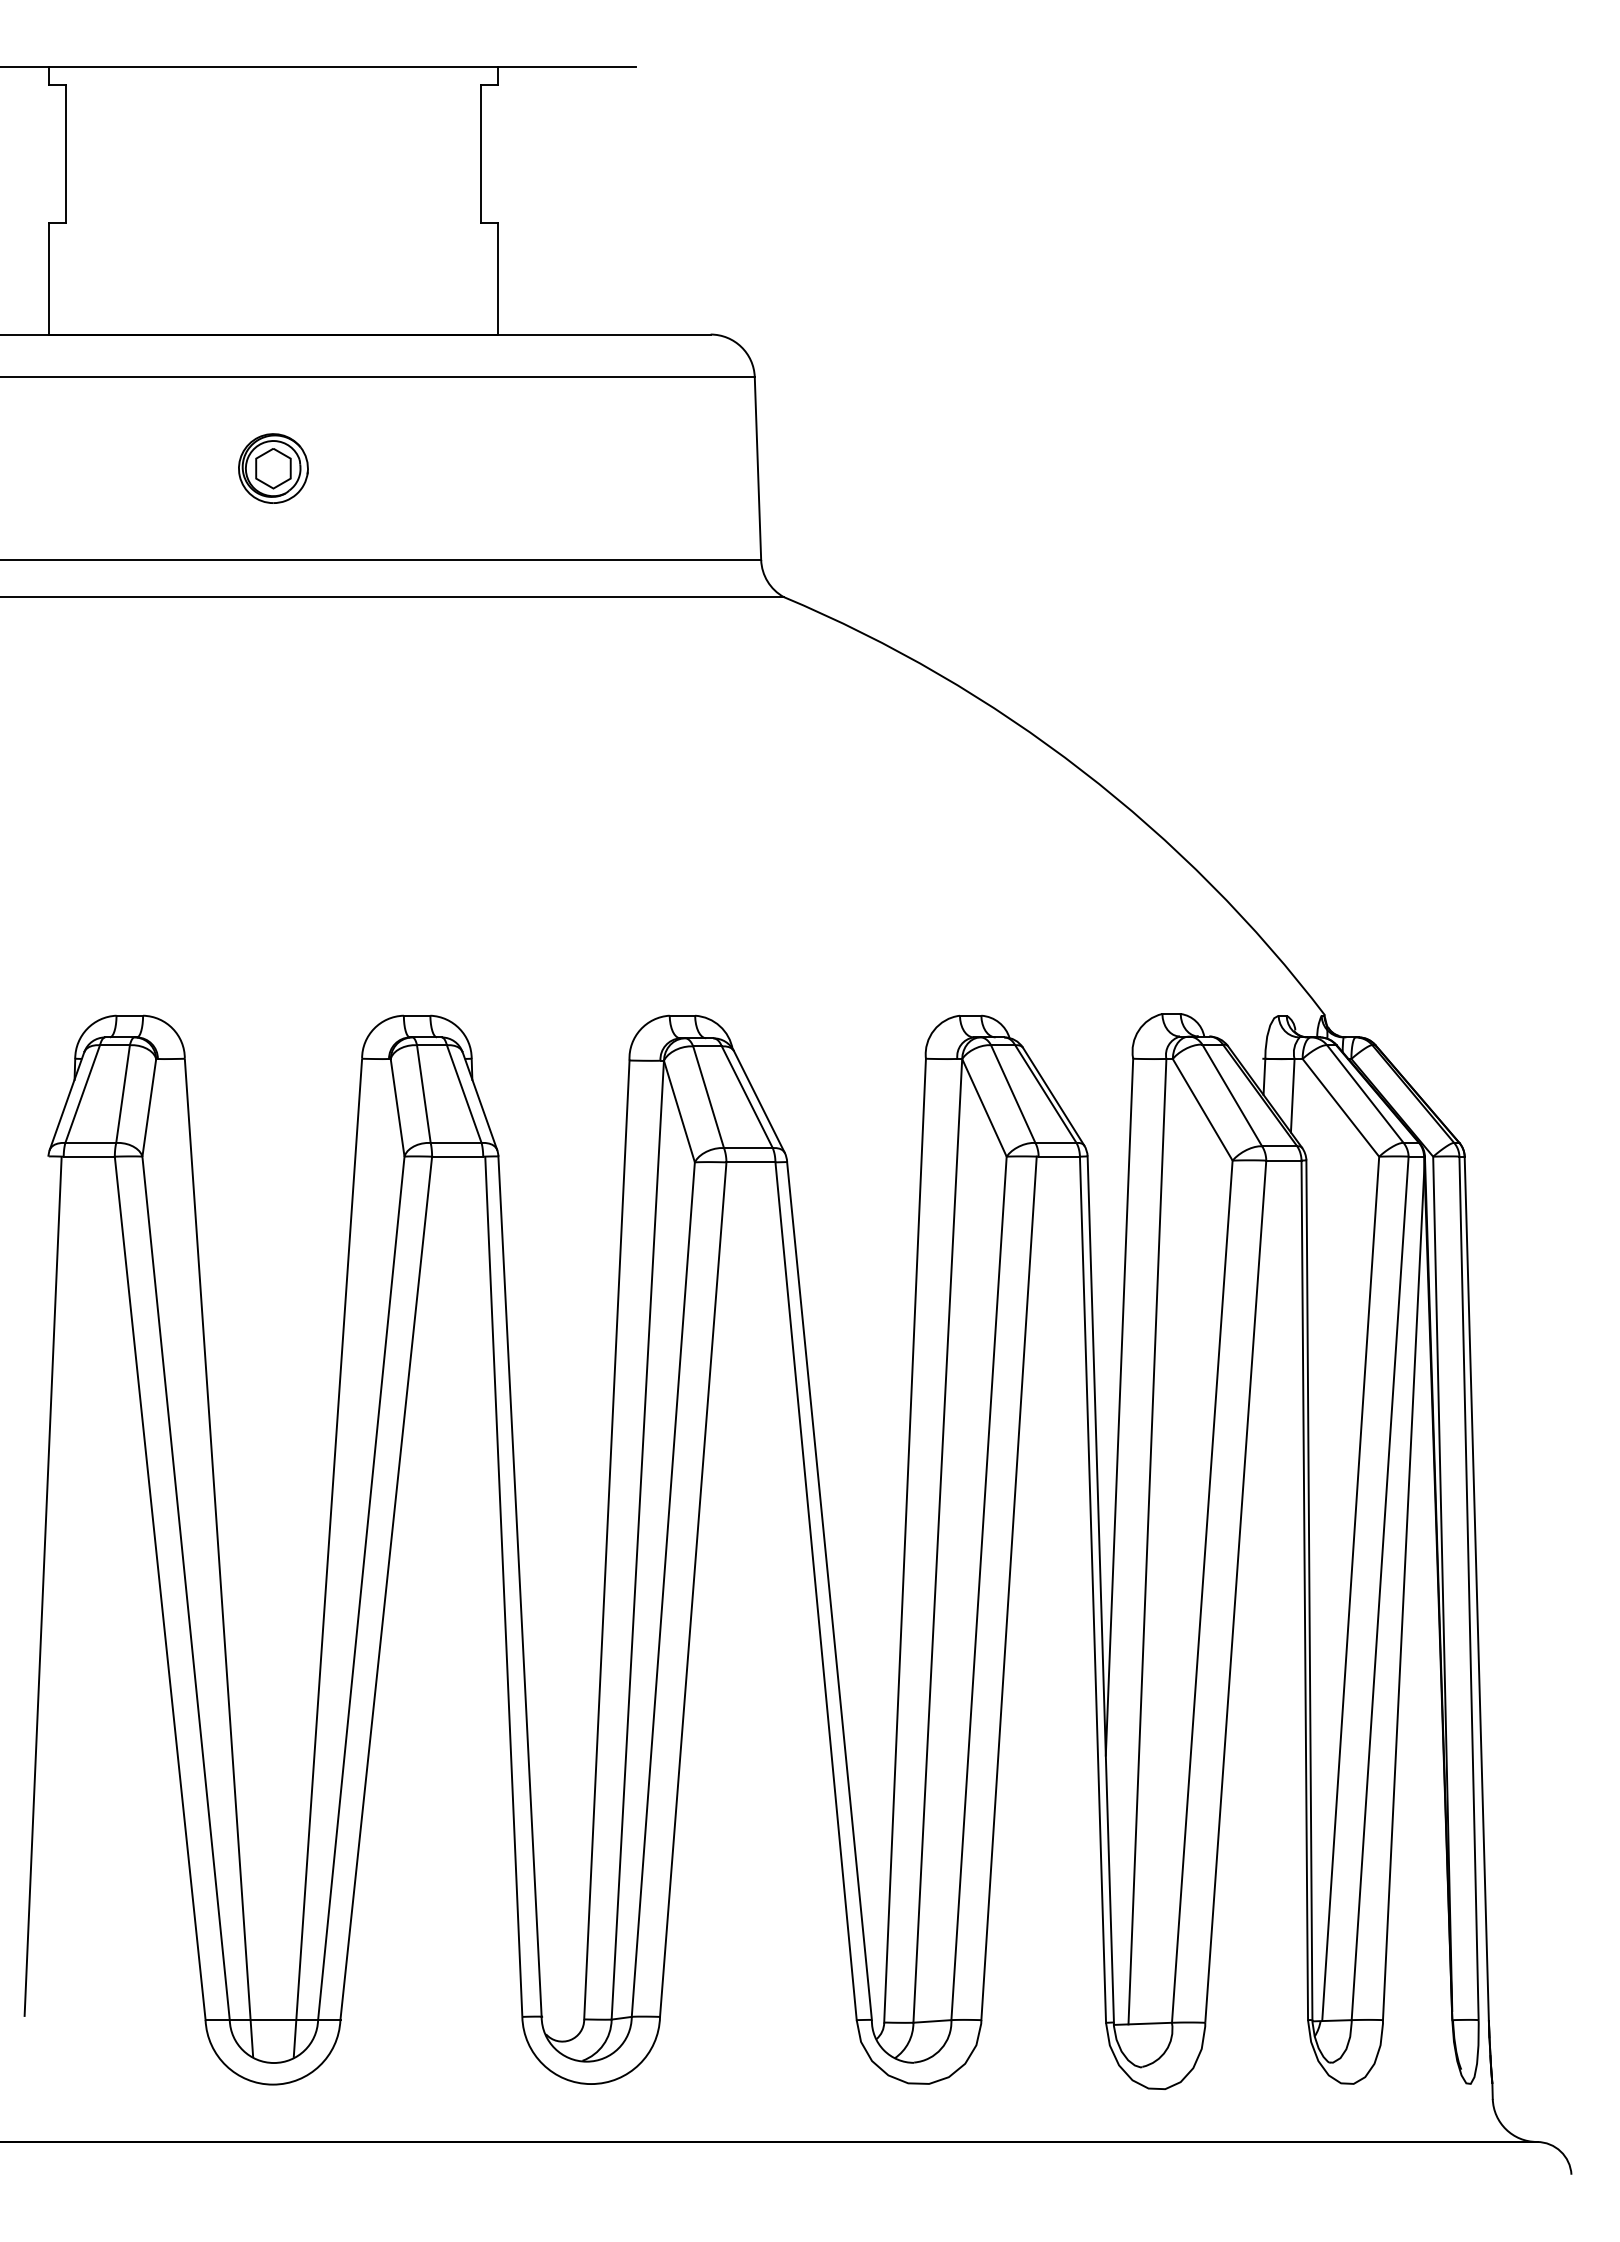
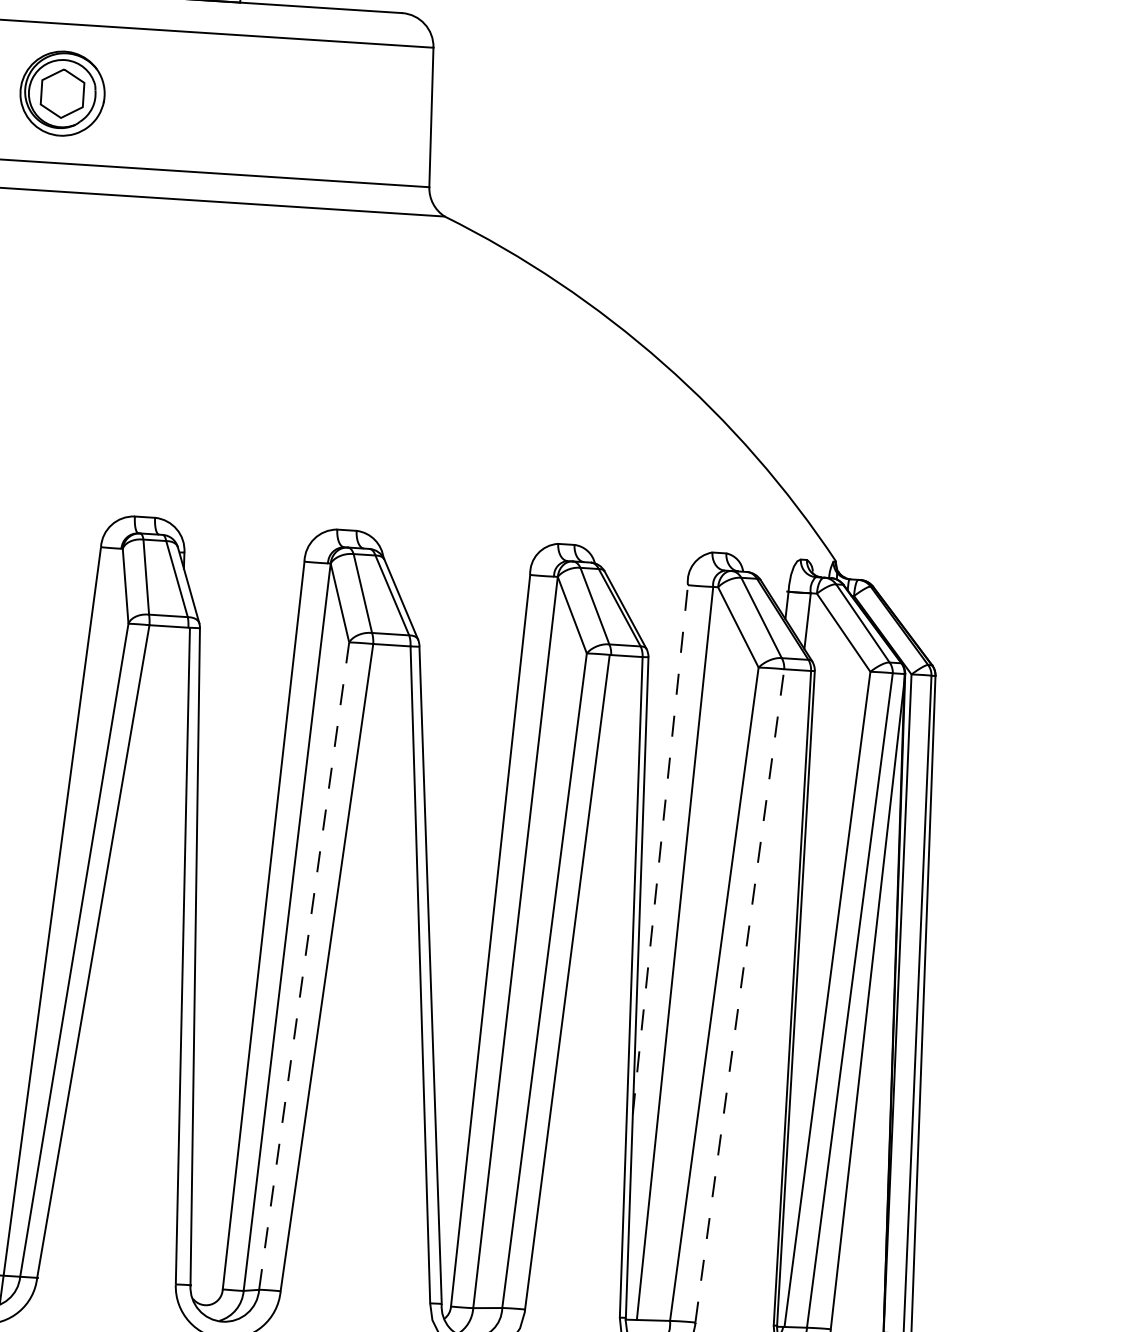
part: (273, 468) -> (62, 93), size x1.6
line: (1119, 1407) -> (660, 849), solid -> dashed
line: (663, 1590) -> (304, 966), solid -> dashed
line: (1235, 1592) -> (739, 996), solid -> dashed

